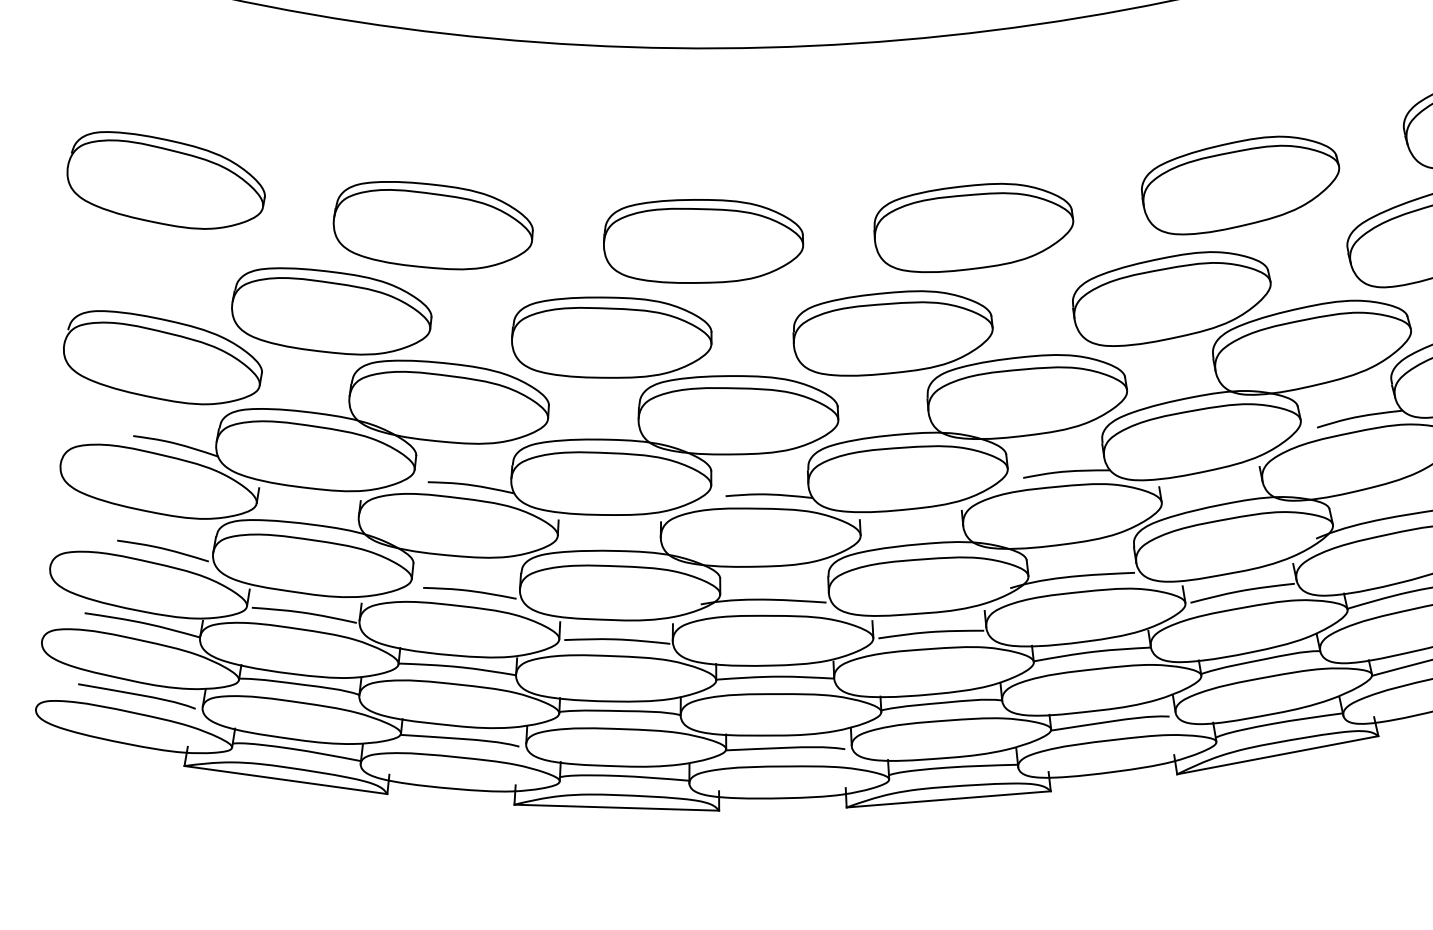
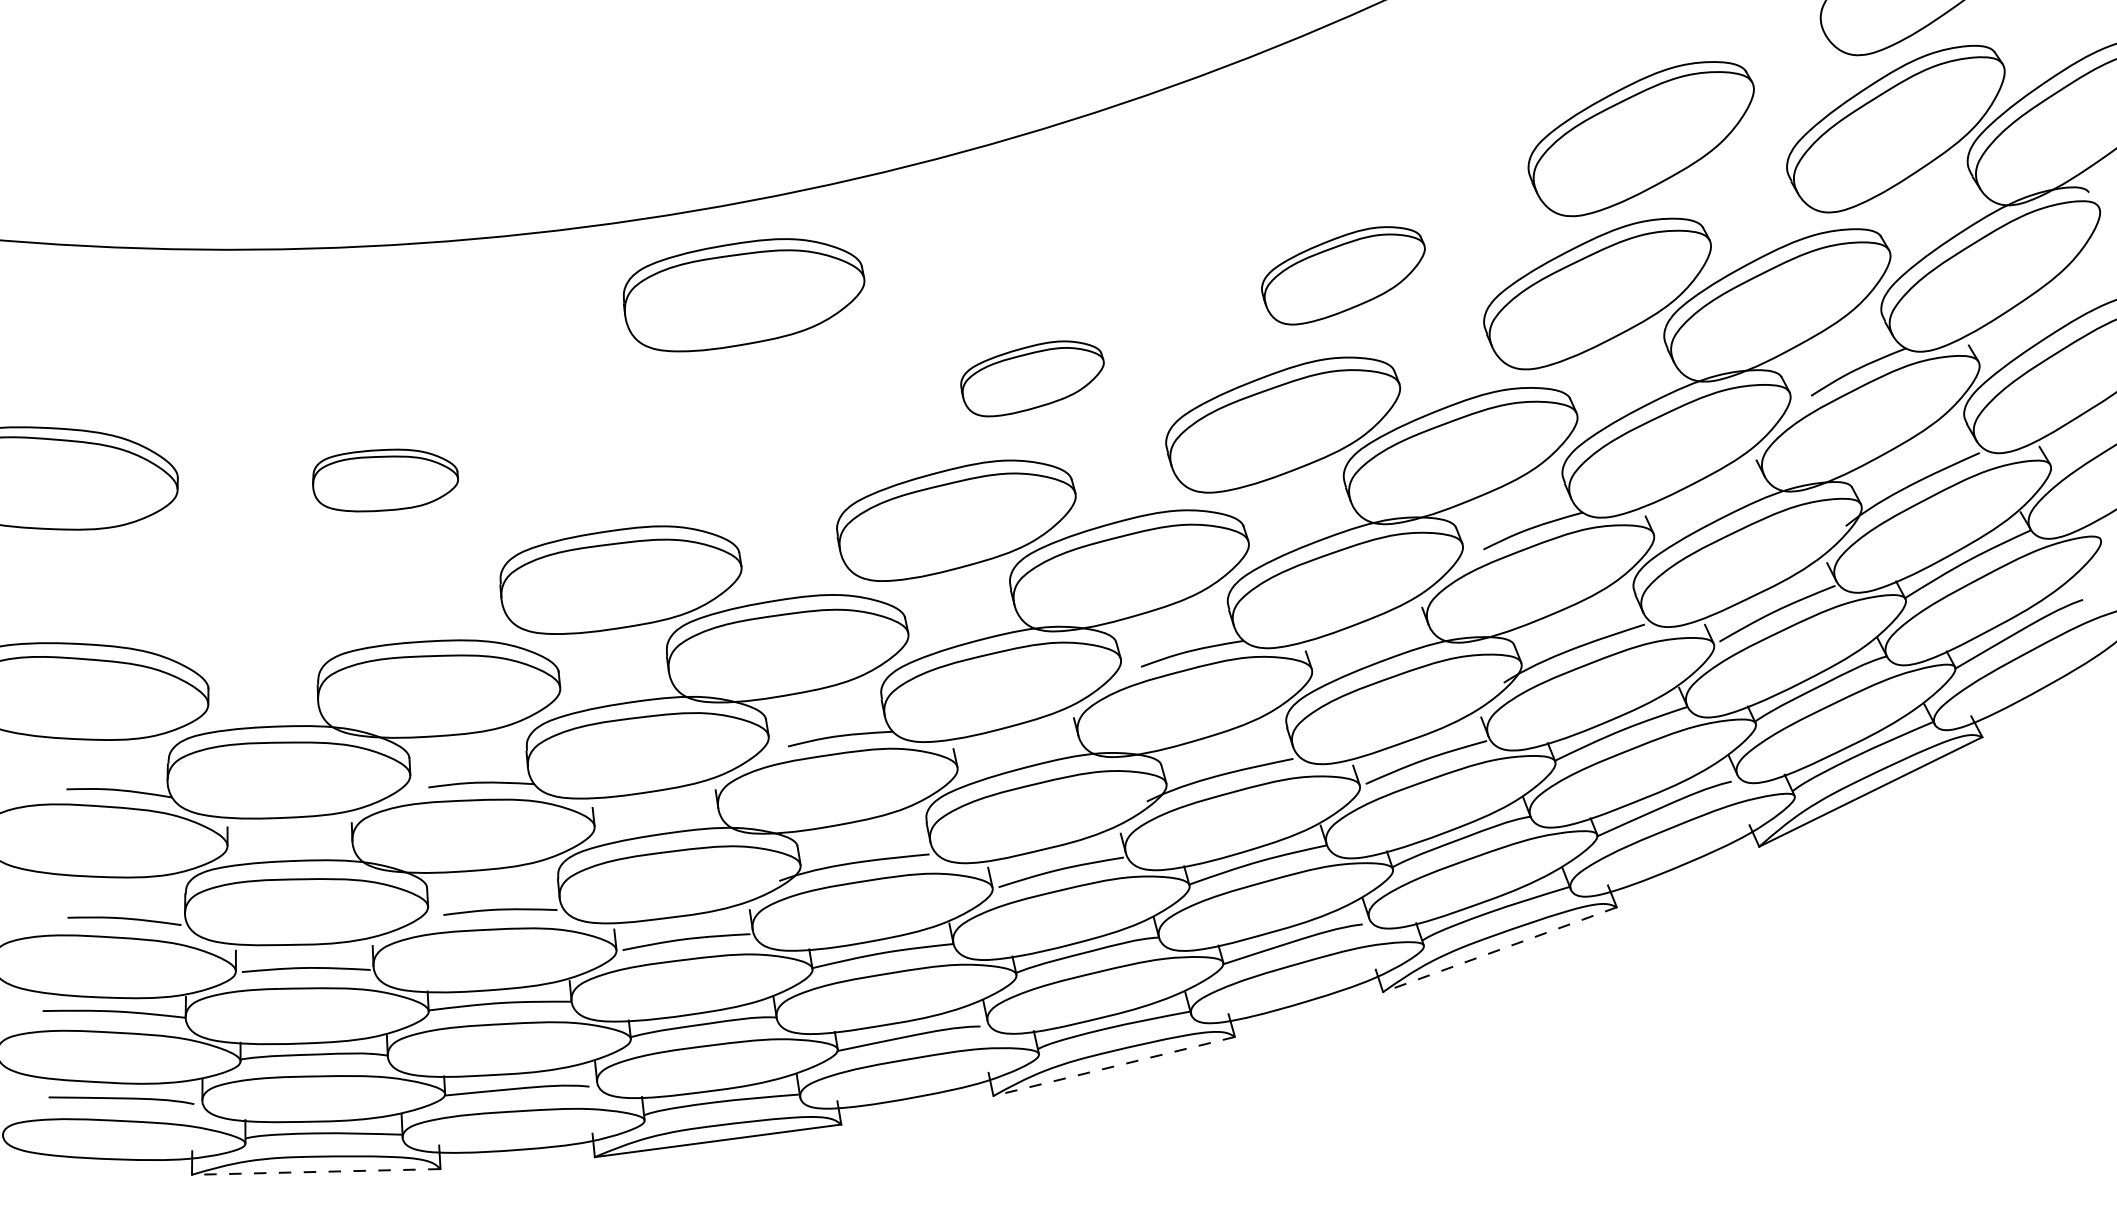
part: (1239, 186) -> (1343, 275), size x0.7
part: (433, 226) -> (385, 480), size x0.6
part: (972, 229) -> (1032, 378), size x0.6
part: (702, 242) -> (743, 295), moved
part: (331, 312) -> (280, 602), removed
line: (1277, 755) -> (1499, 949), solid -> dashed
line: (285, 779) -> (315, 1171), solid -> dashed
line: (948, 799) -> (1113, 1066), solid -> dashed

